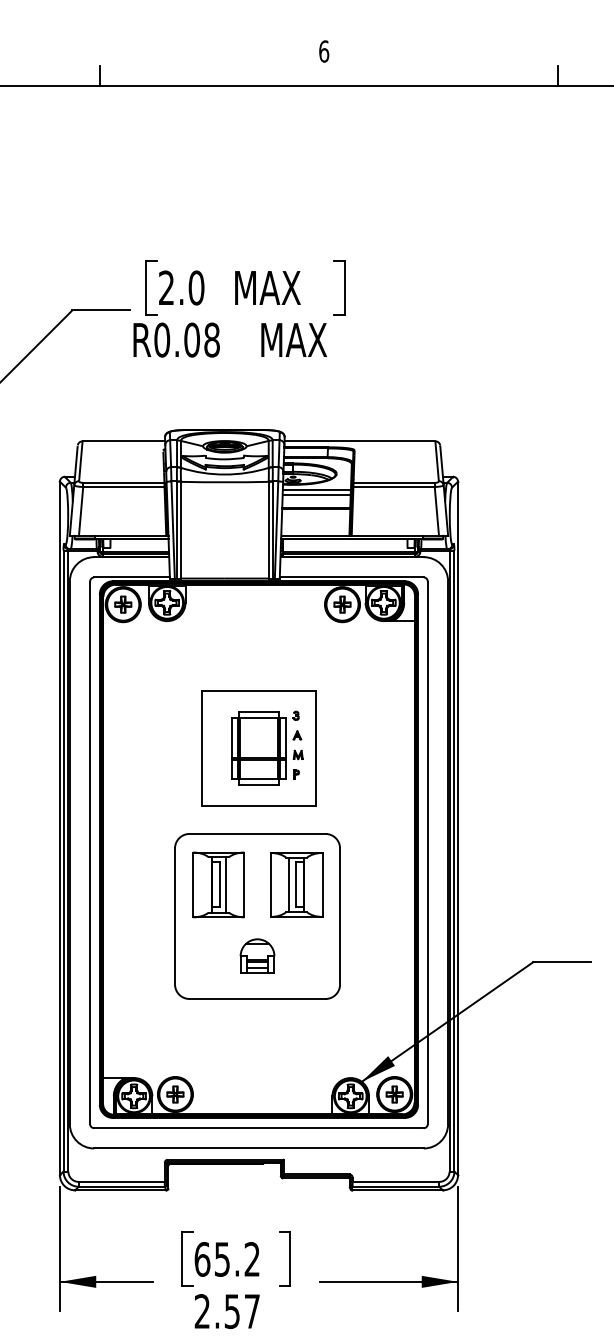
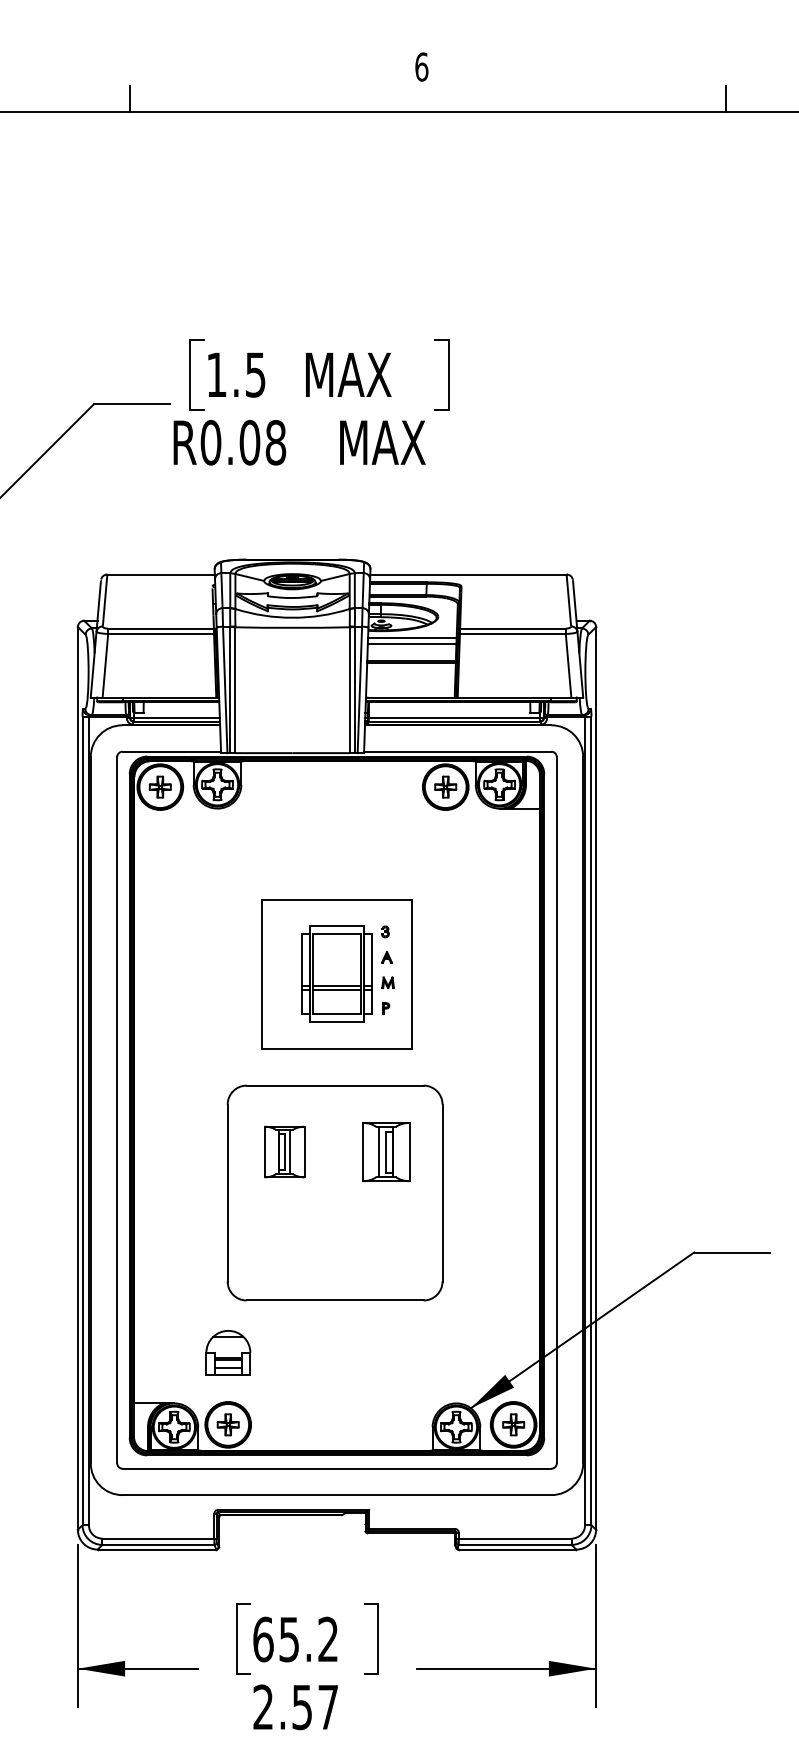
text: (181, 287) -> (236, 374), 2.0 -> 1.5
part: (218, 884) -> (284, 1151), size x0.6
part: (296, 884) -> (385, 1151), size x0.7
part: (257, 955) -> (228, 1351), moved

